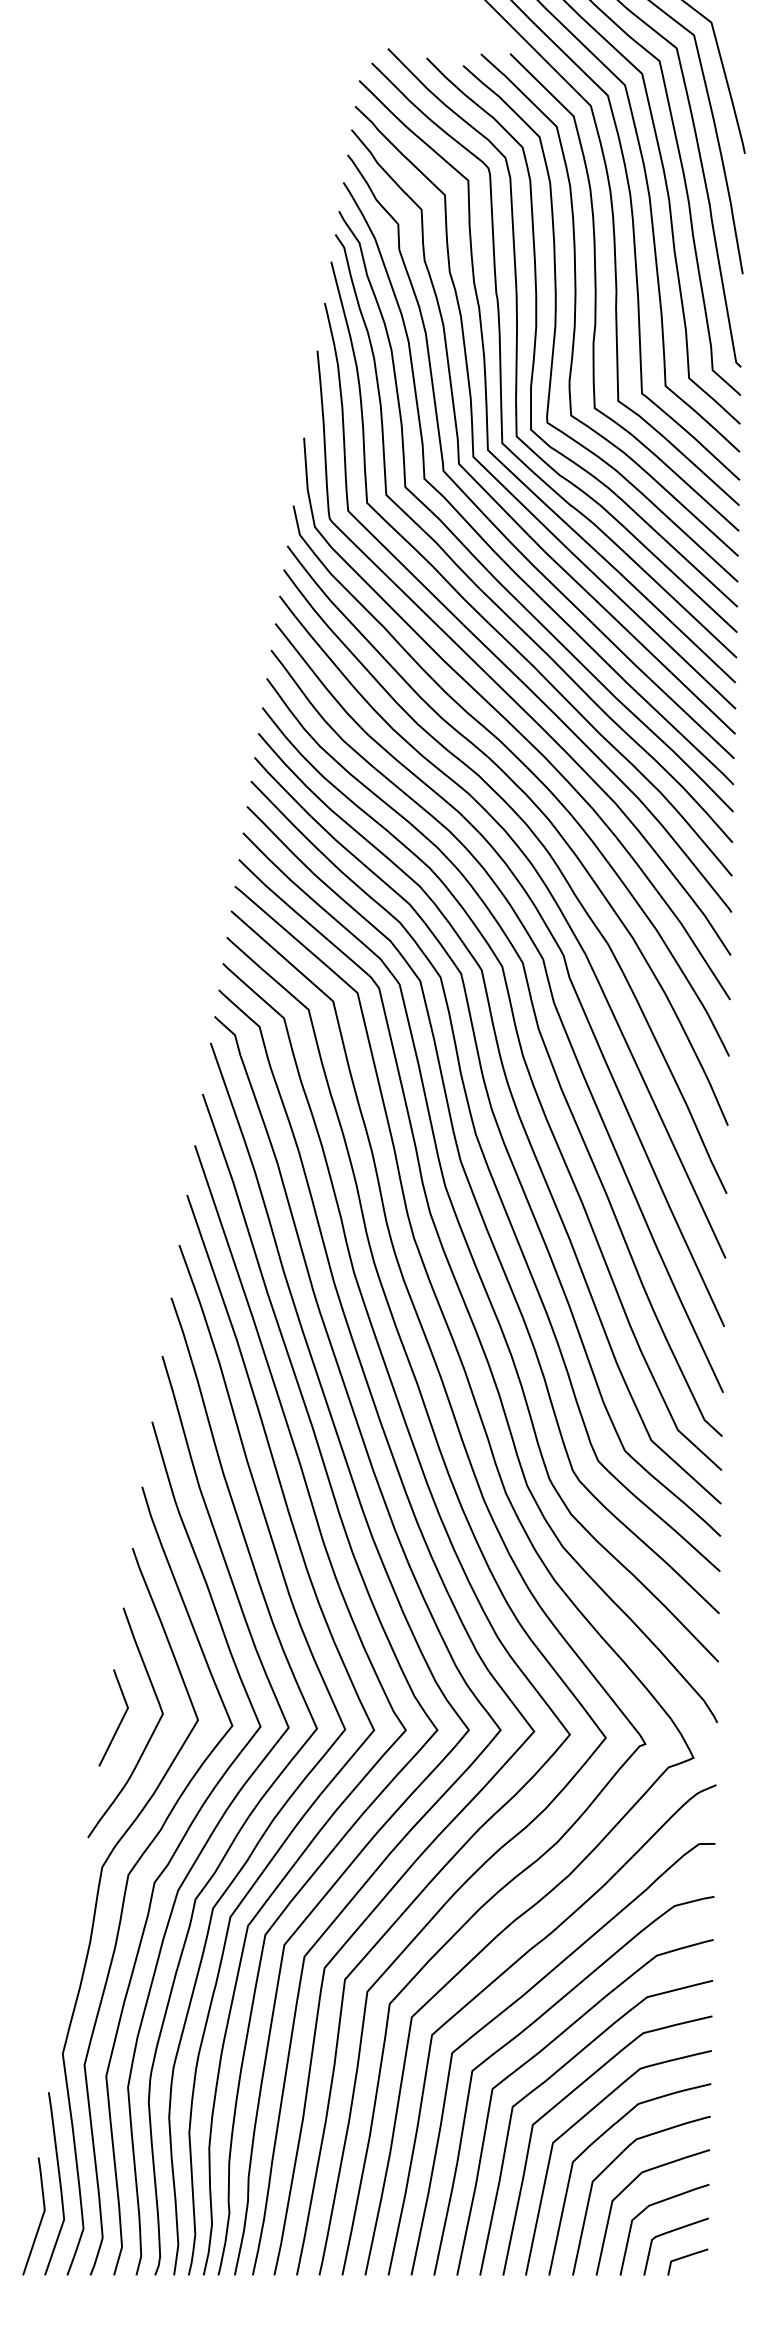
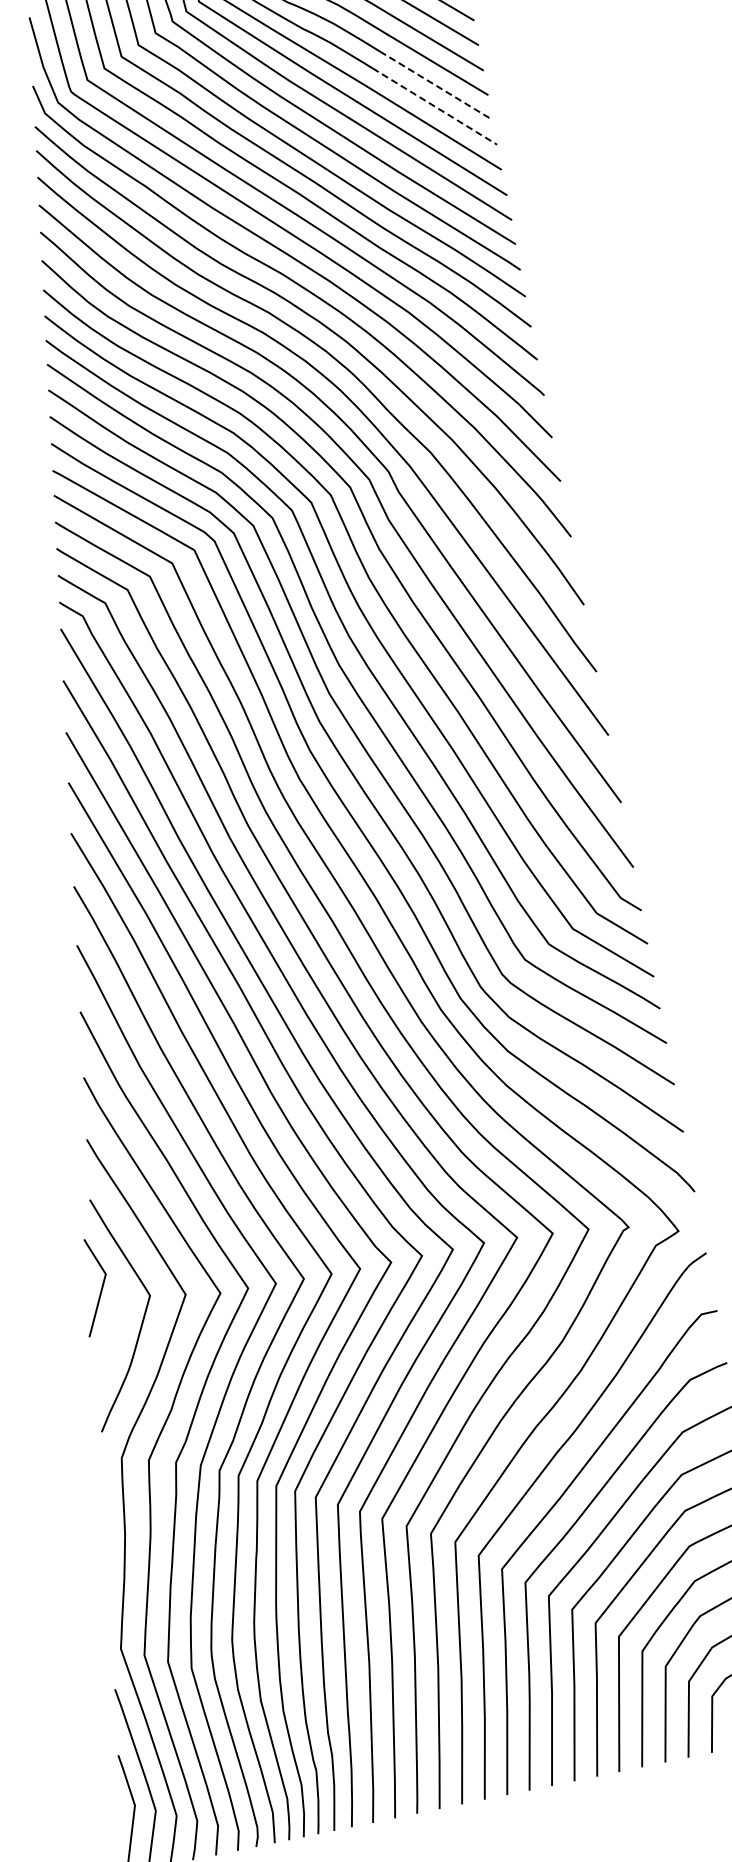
line: (688, 587) -> (436, 86), solid -> dashed
line: (683, 607) -> (435, 106), solid -> dashed
curve: (120, 1720) -> (101, 1288), moved

